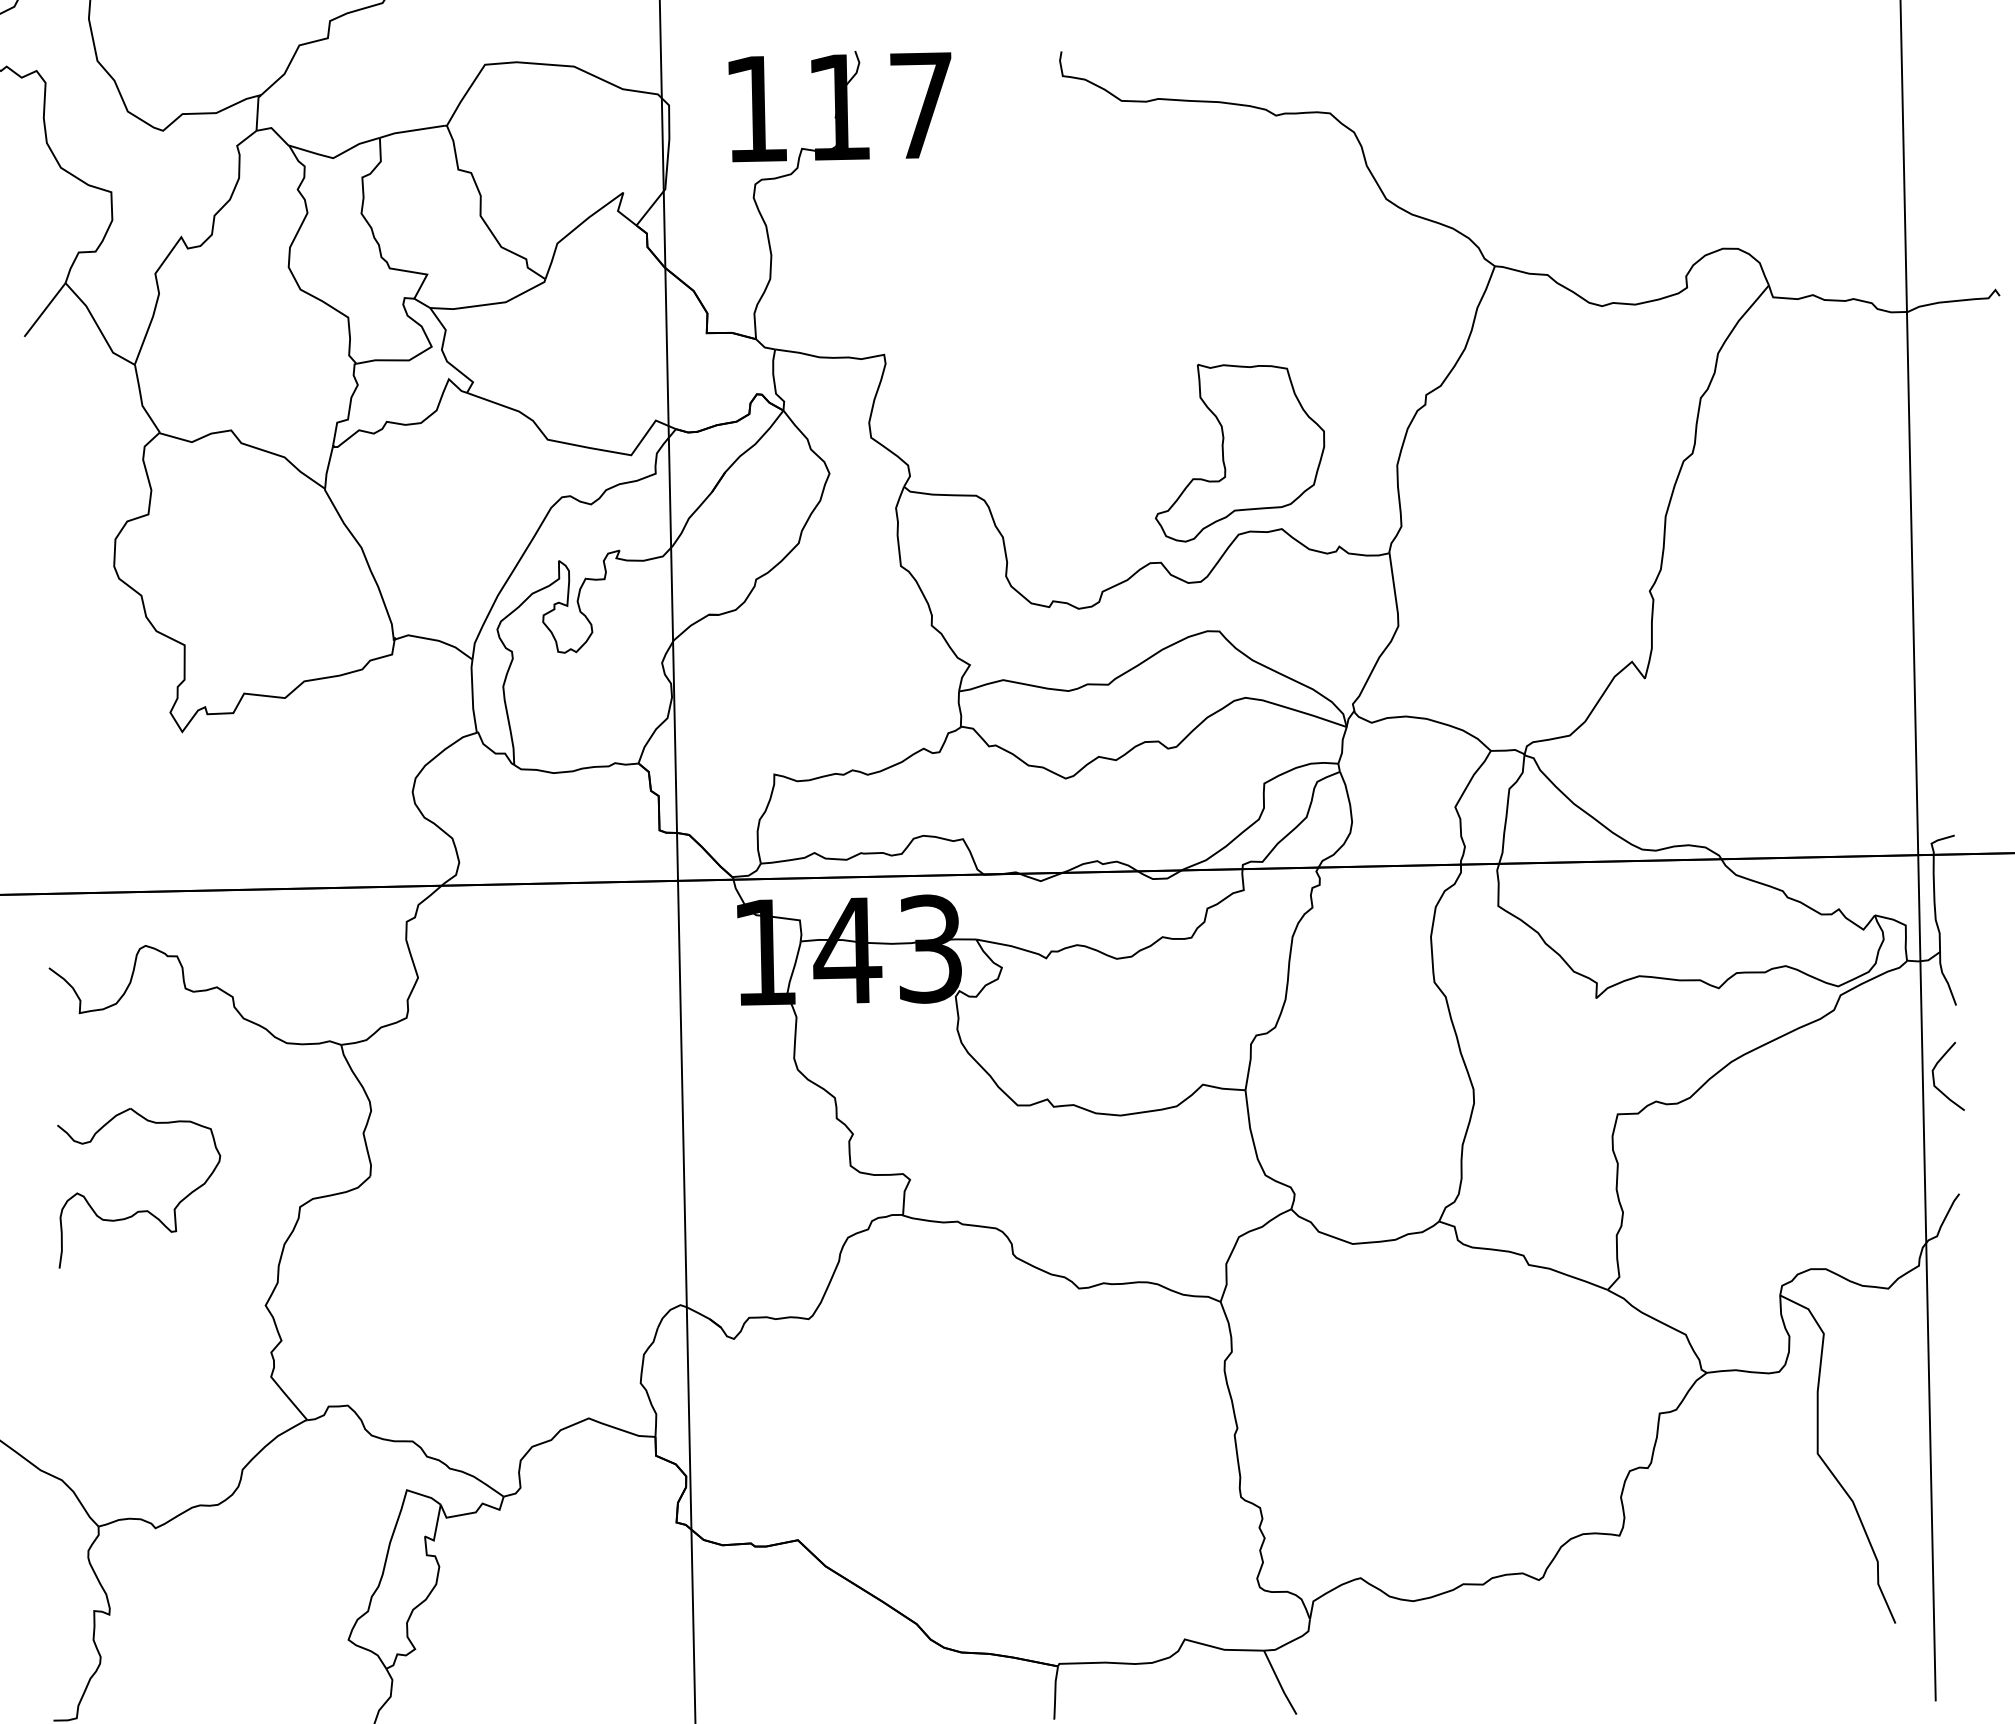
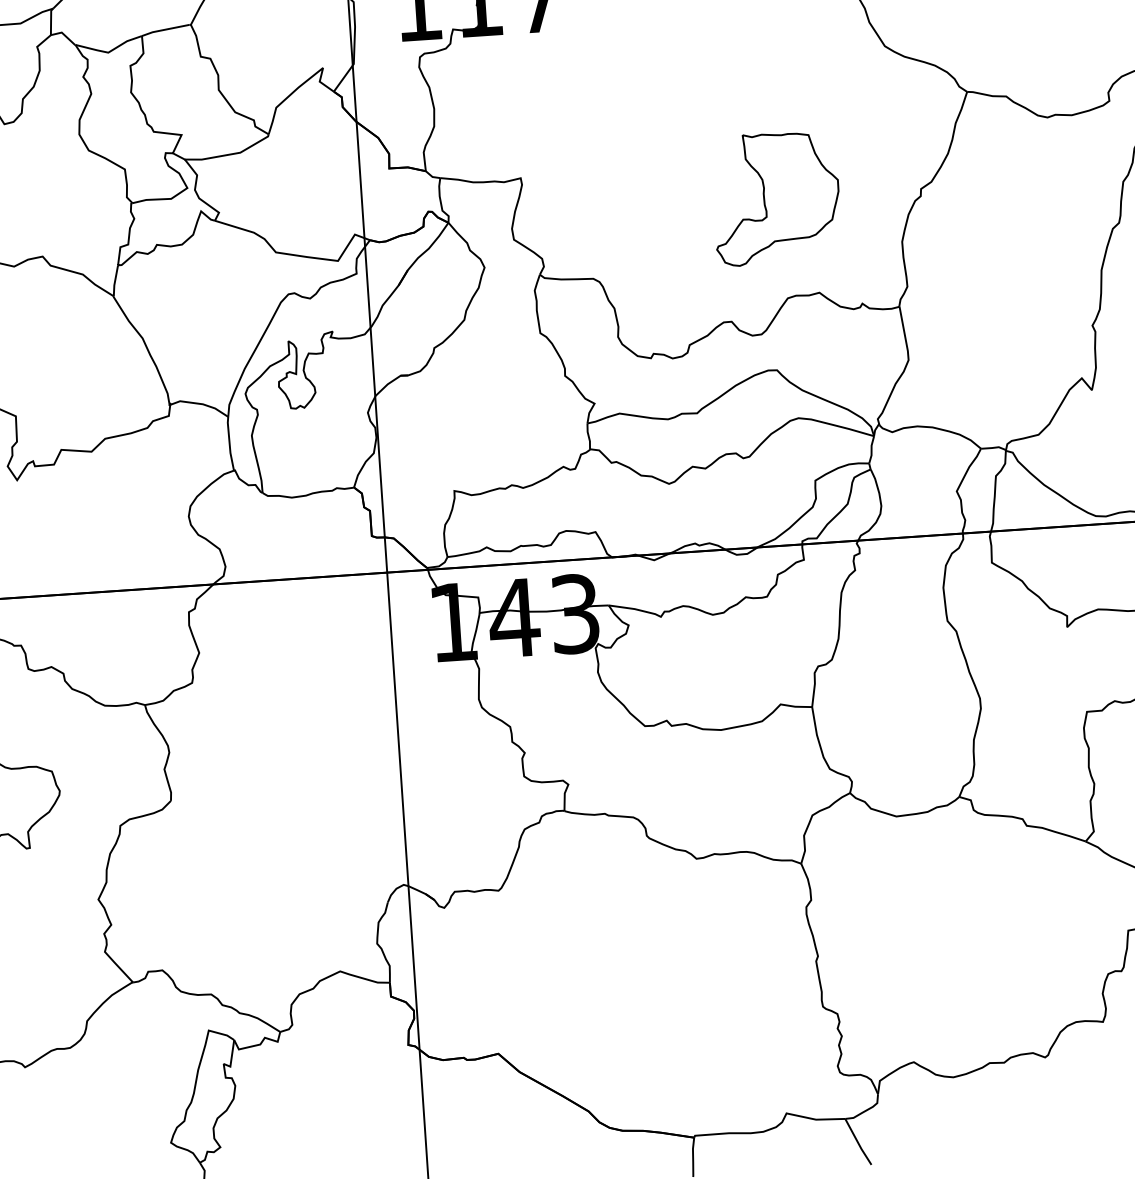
part: (1240, 452) -> (777, 198), moved

